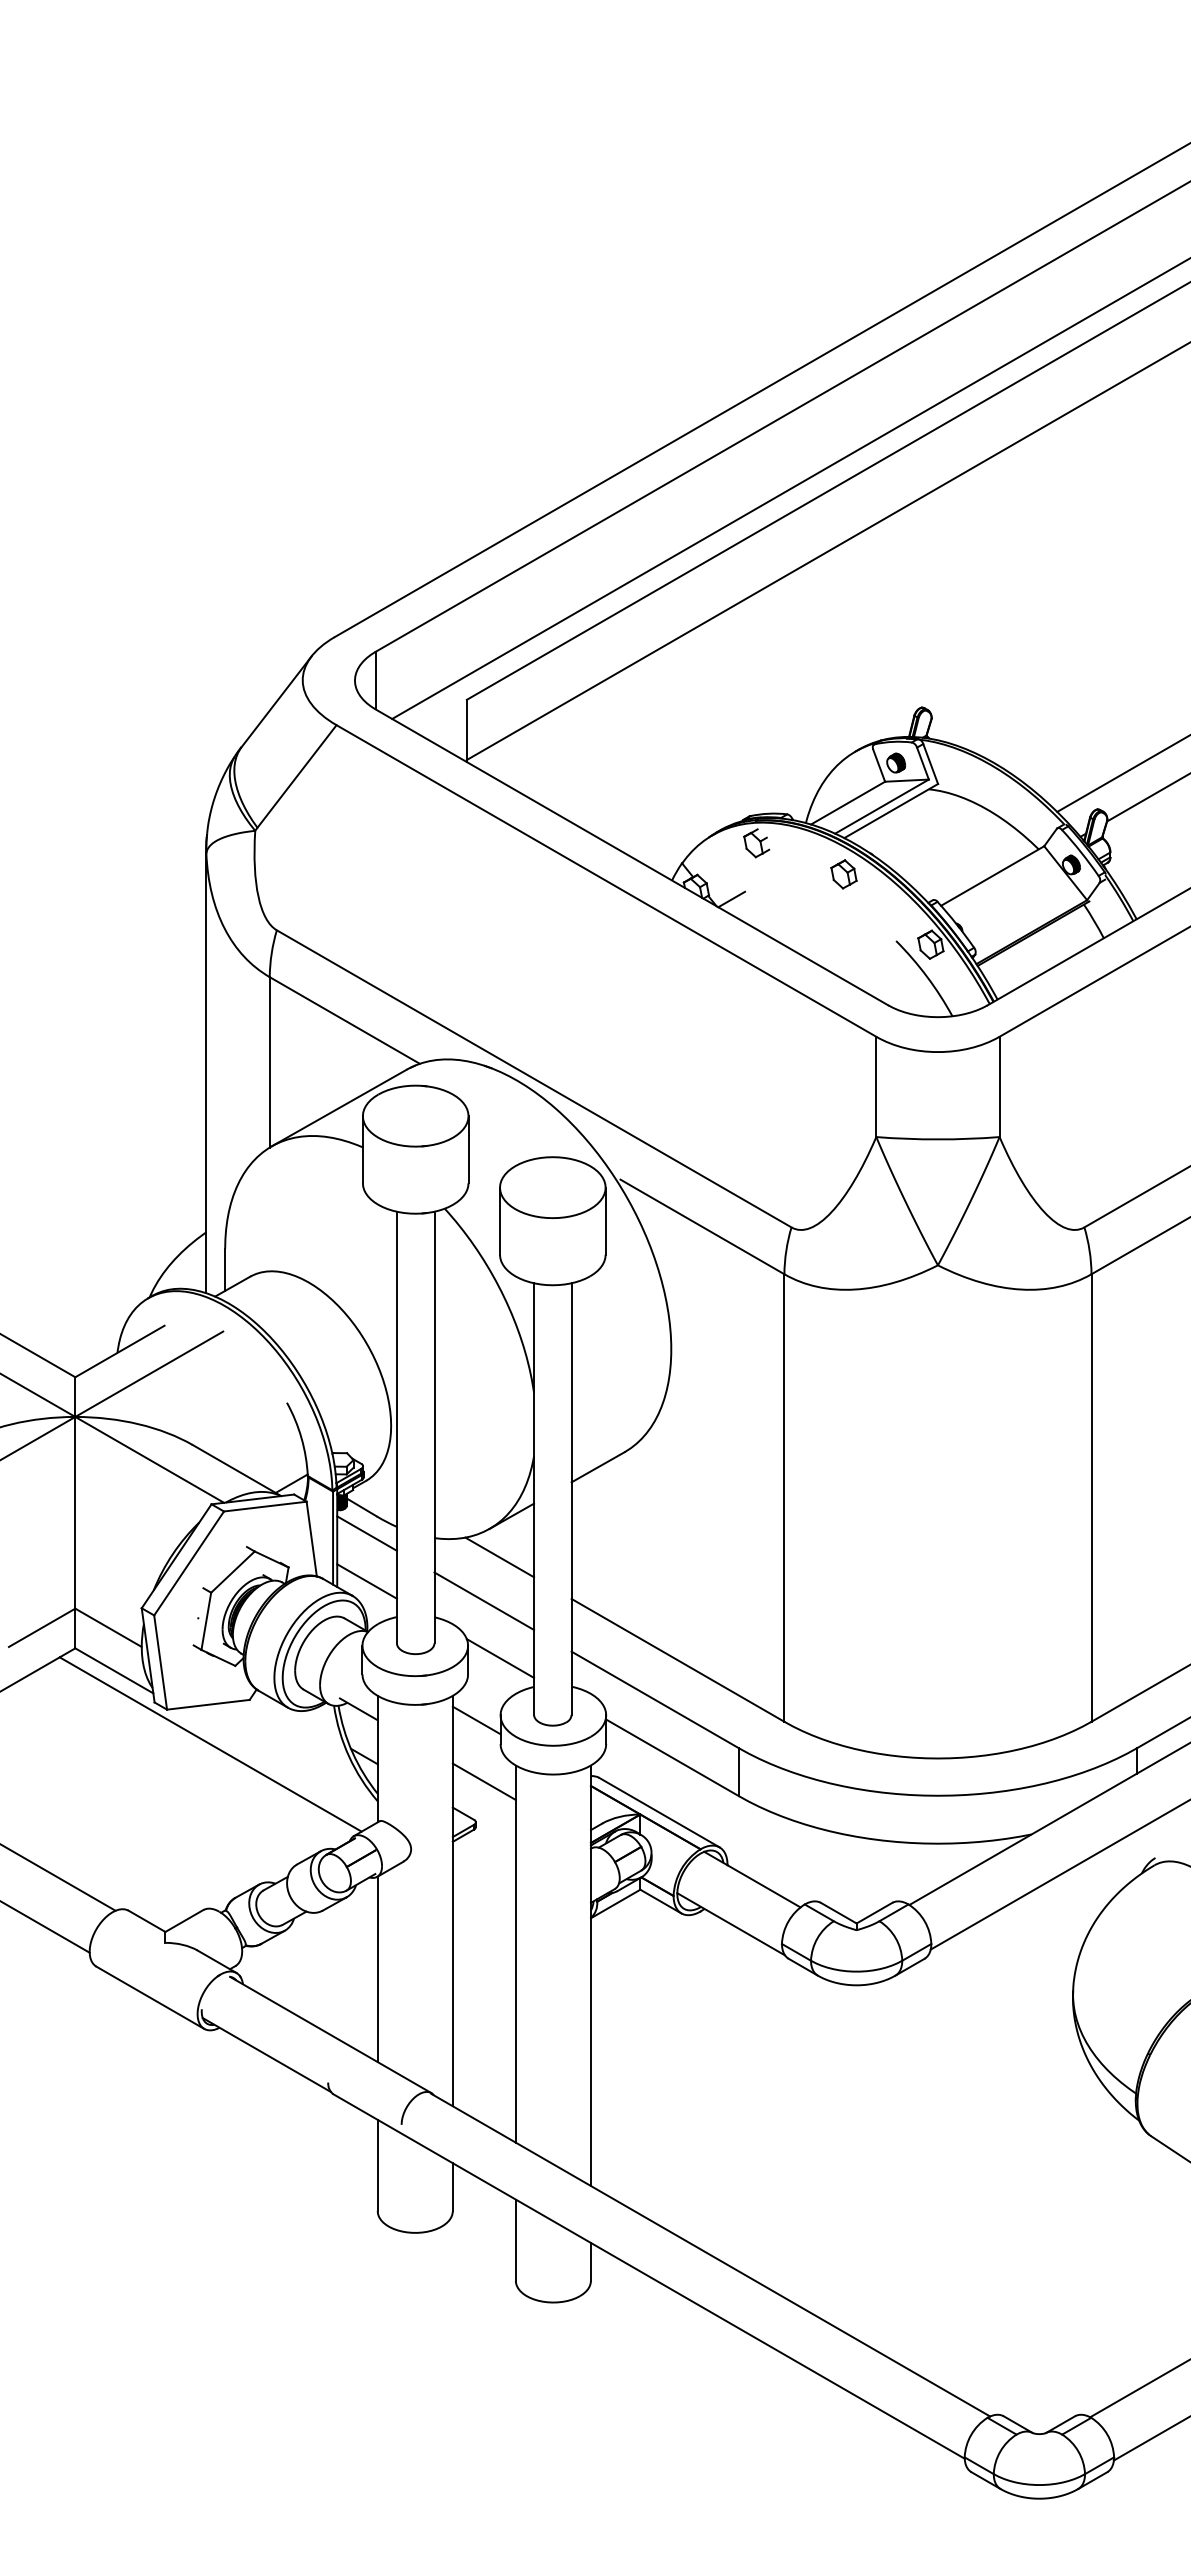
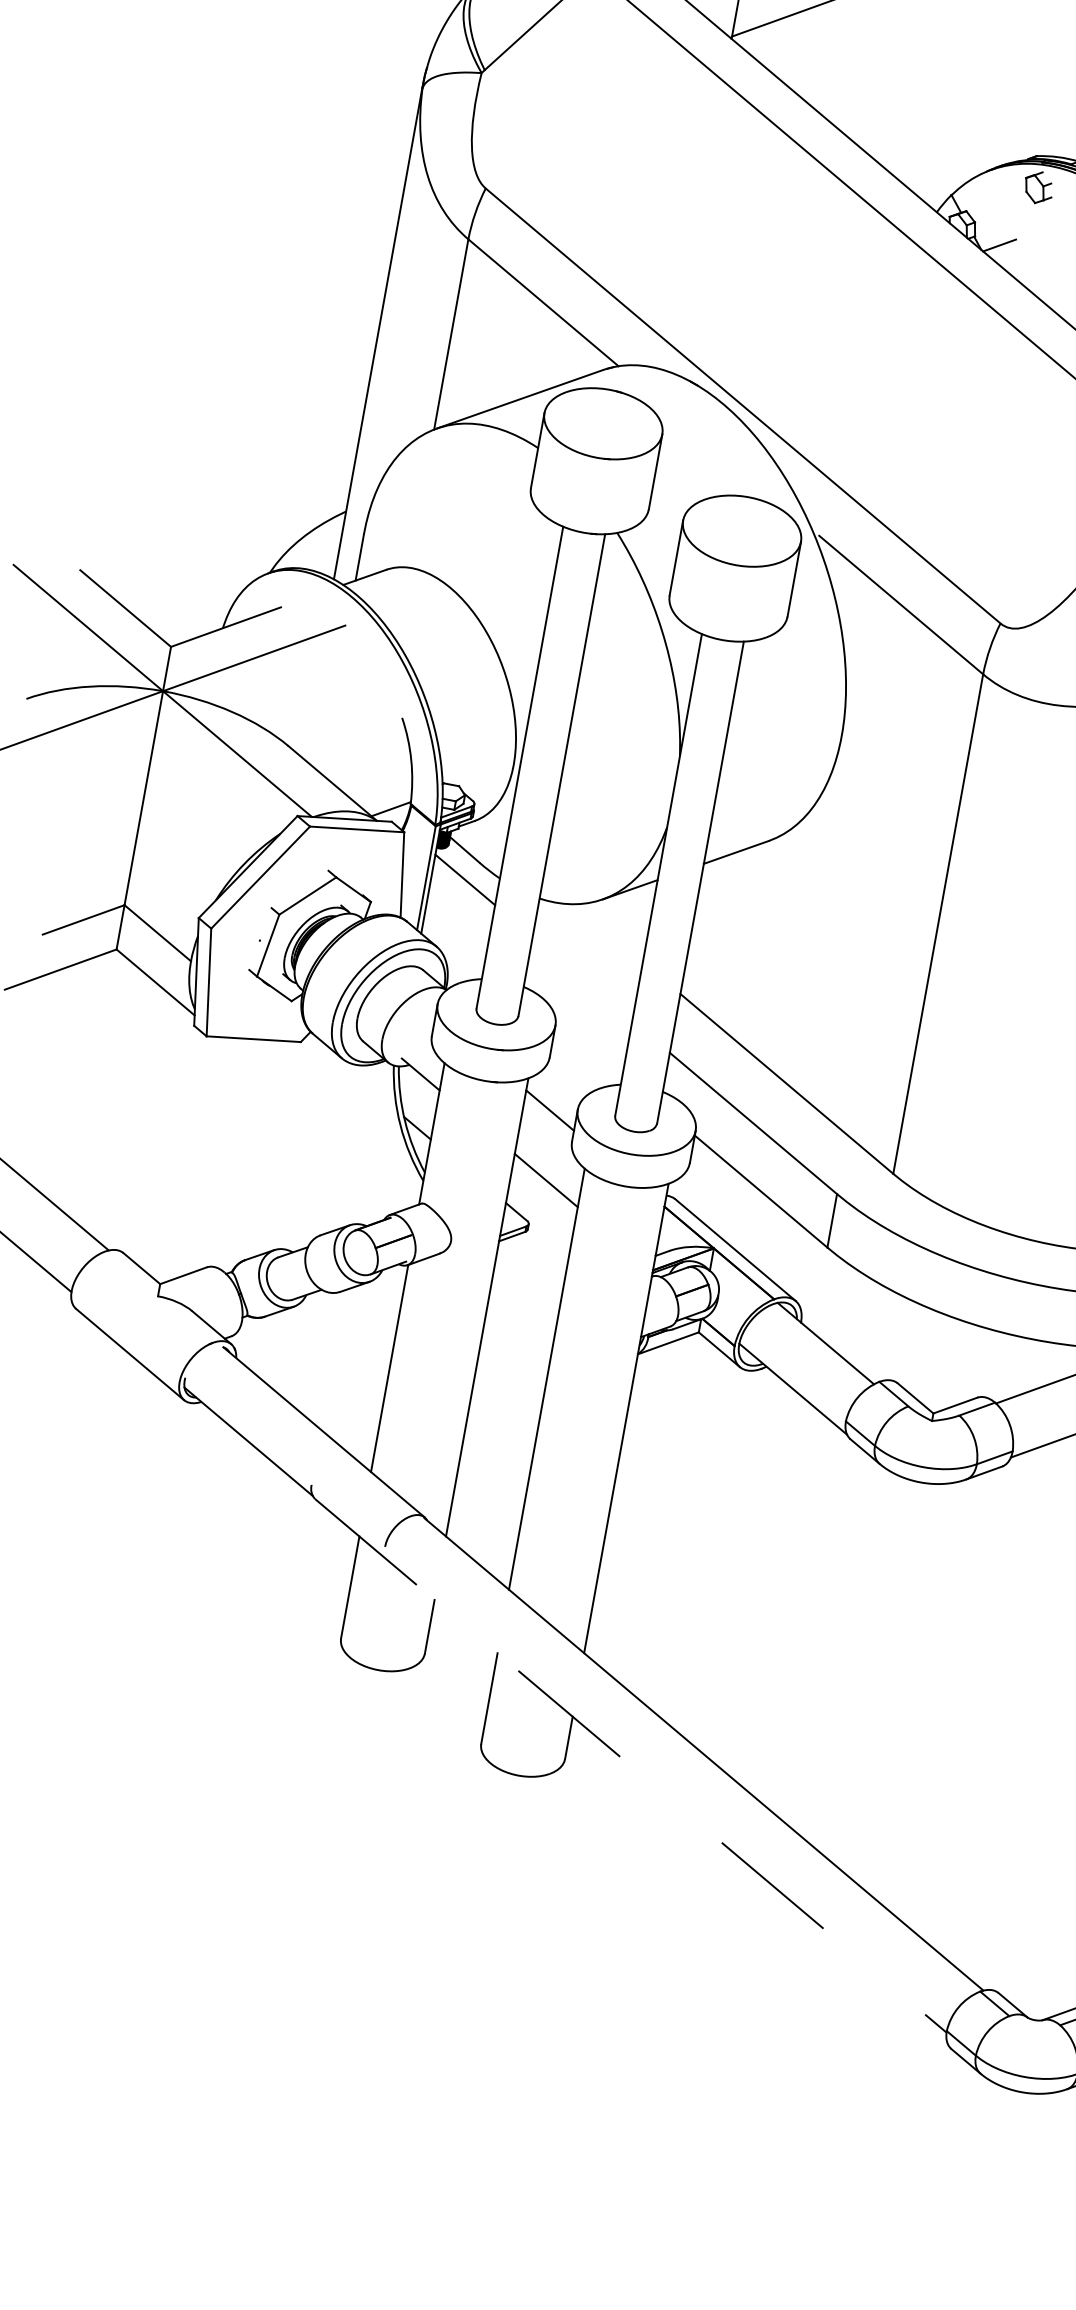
line: (499, 1557) -> (608, 933), removed
line: (366, 1581) -> (455, 933), removed
line: (484, 1600) -> (582, 978), removed
line: (500, 1658) -> (589, 1046), removed
line: (210, 1744) -> (248, 1083), removed
line: (649, 2276) -> (631, 1765), solid -> dashed

